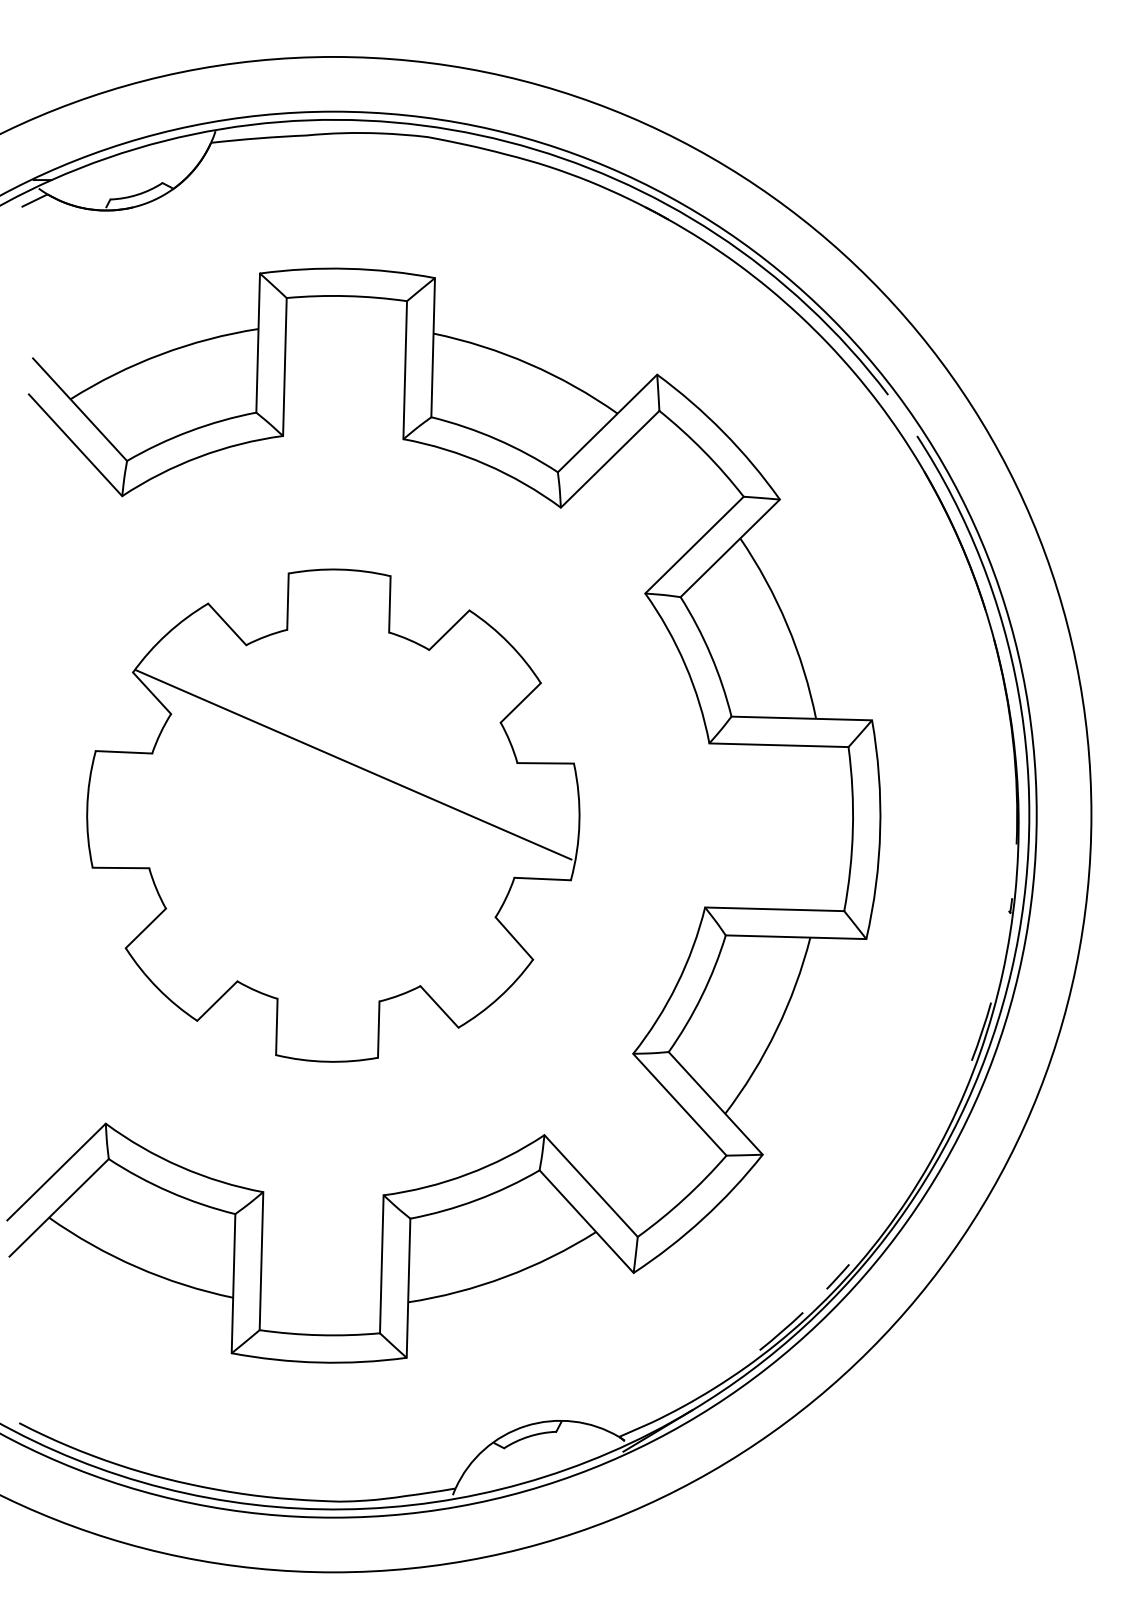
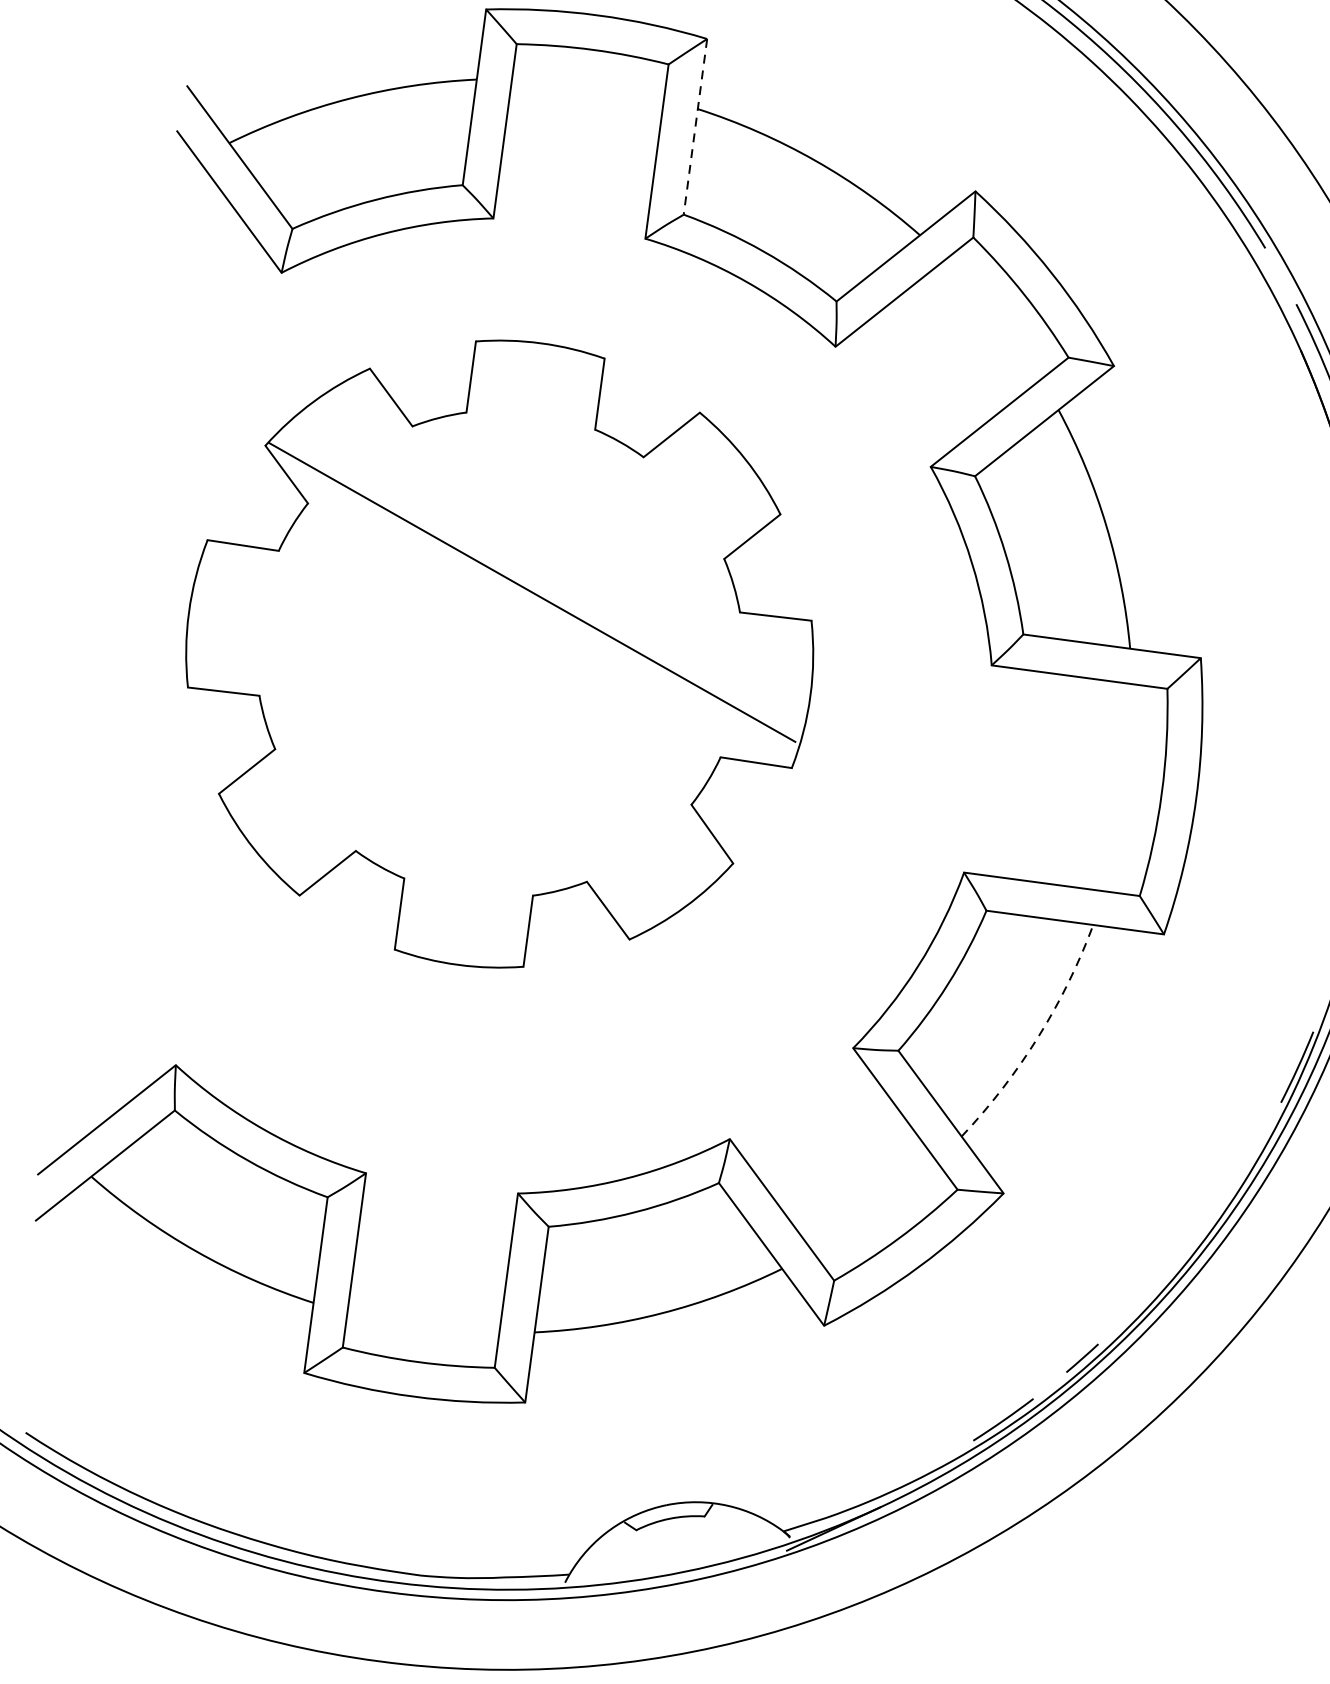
line: (433, 347) -> (695, 126), solid -> dashed
part: (333, 815) -> (499, 653), moved
arc: (776, 1029) -> (1037, 1036), solid -> dashed

